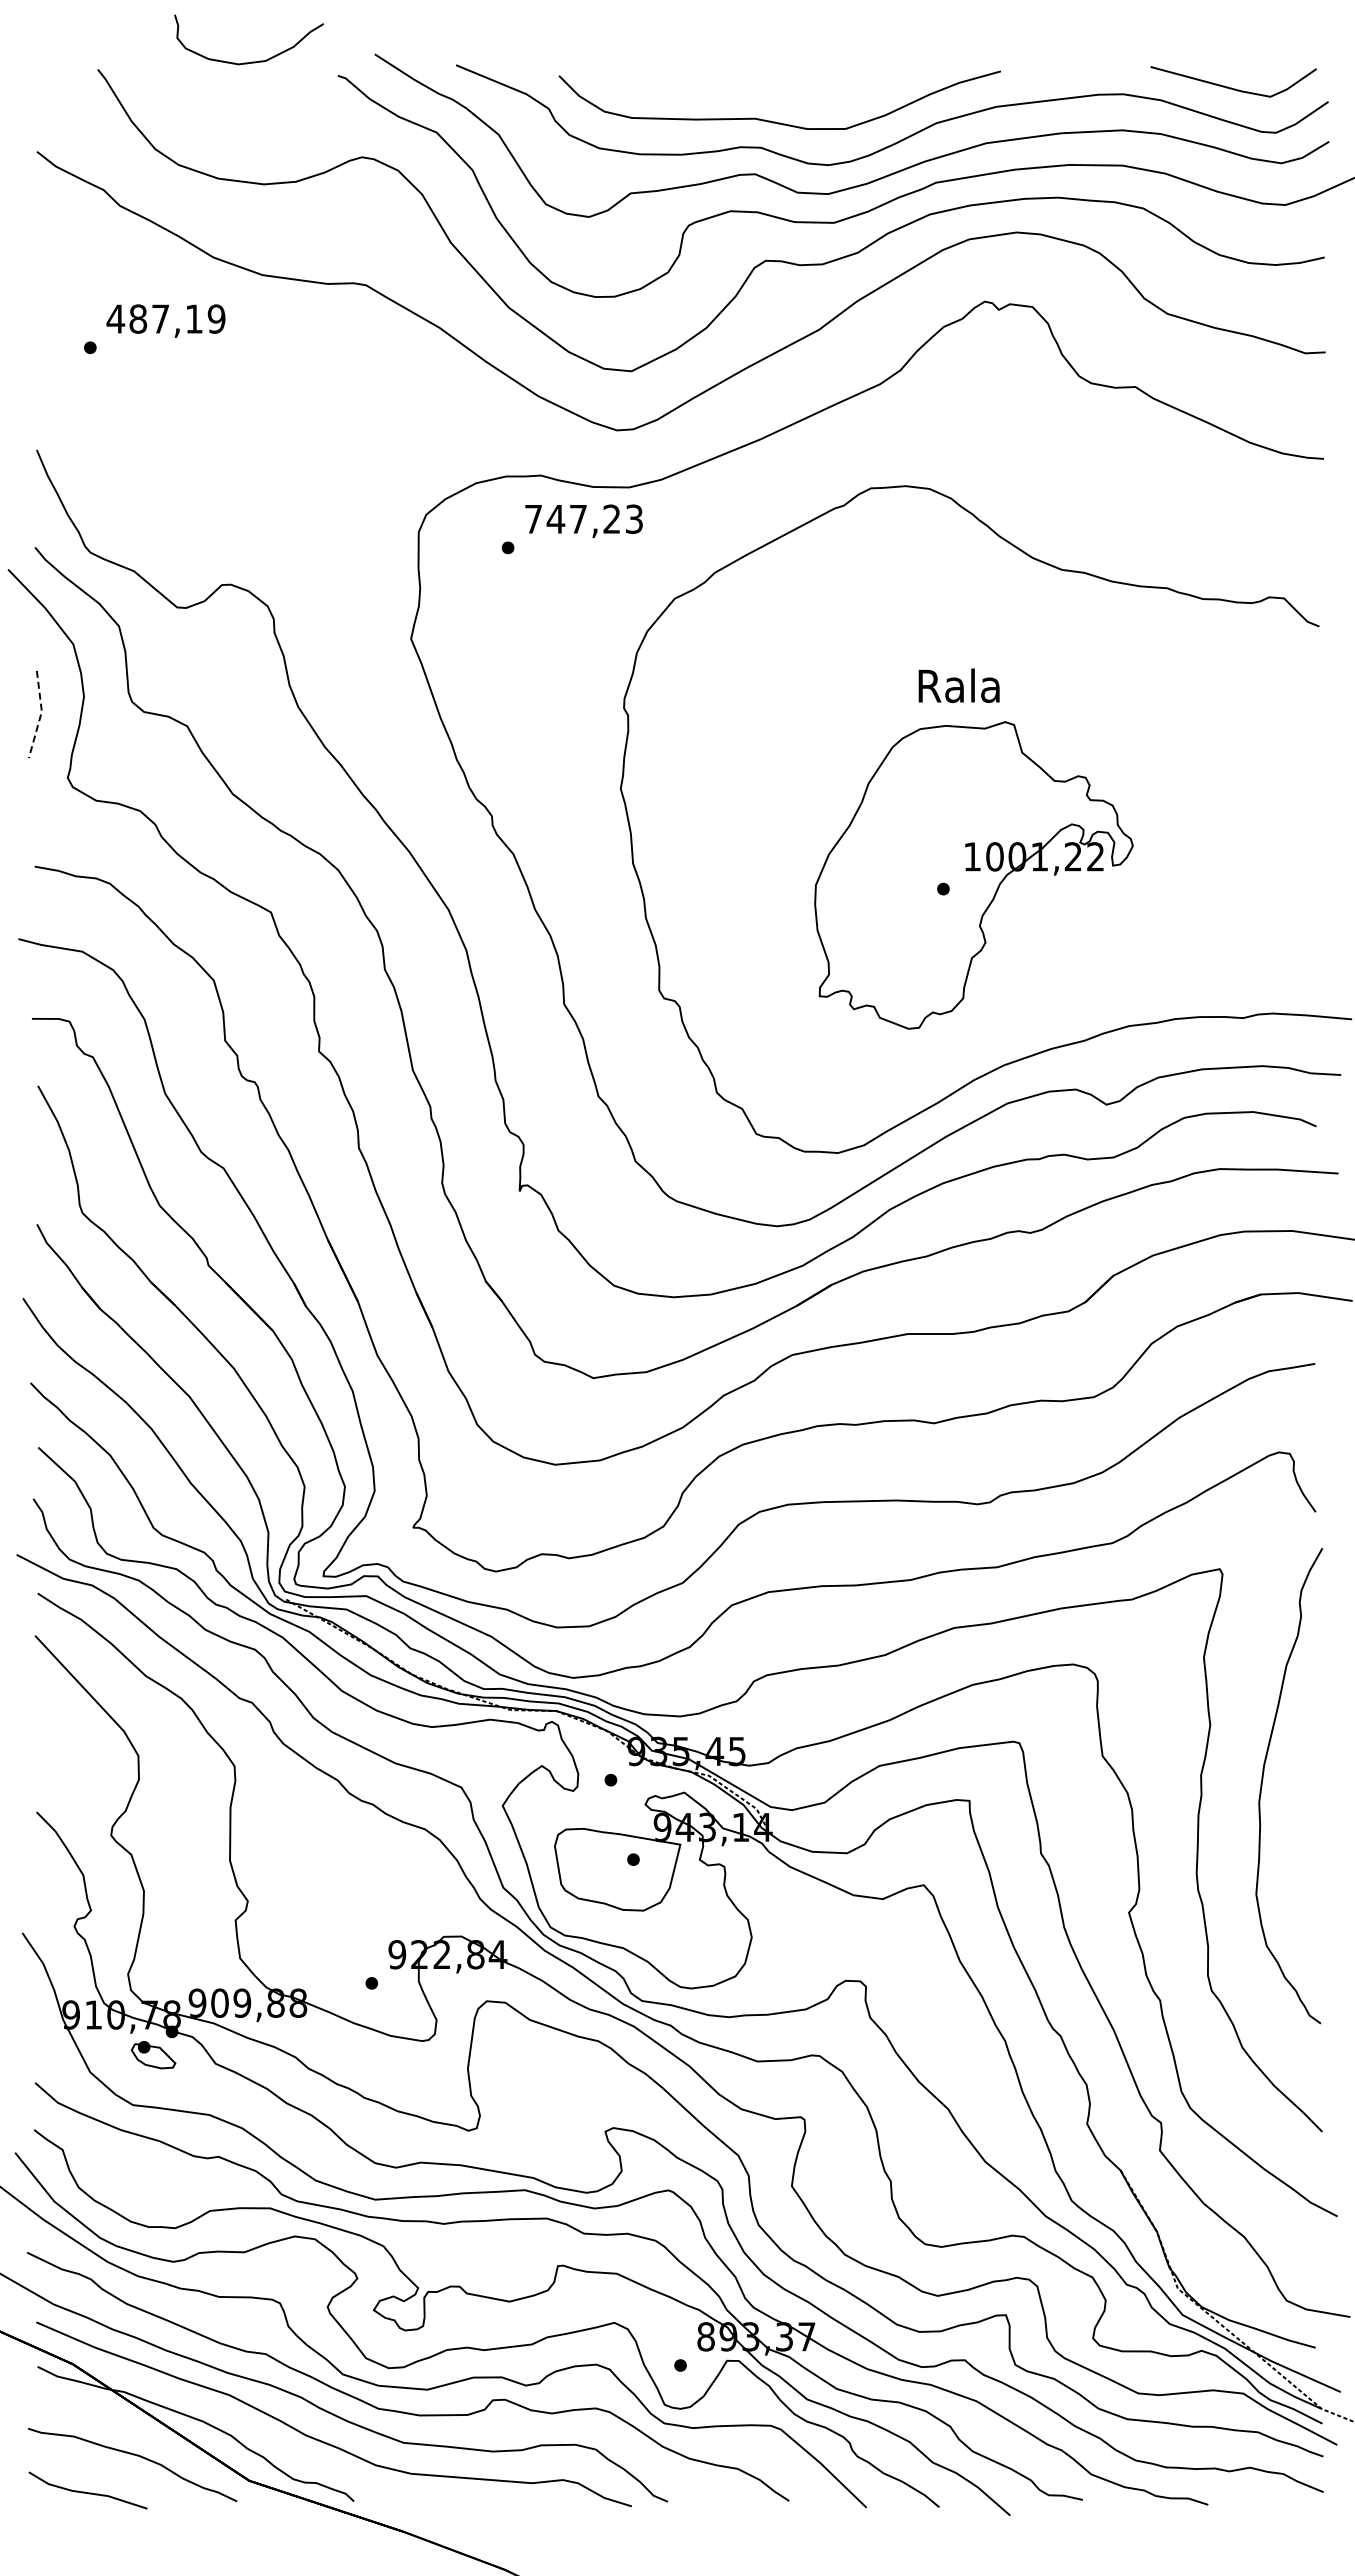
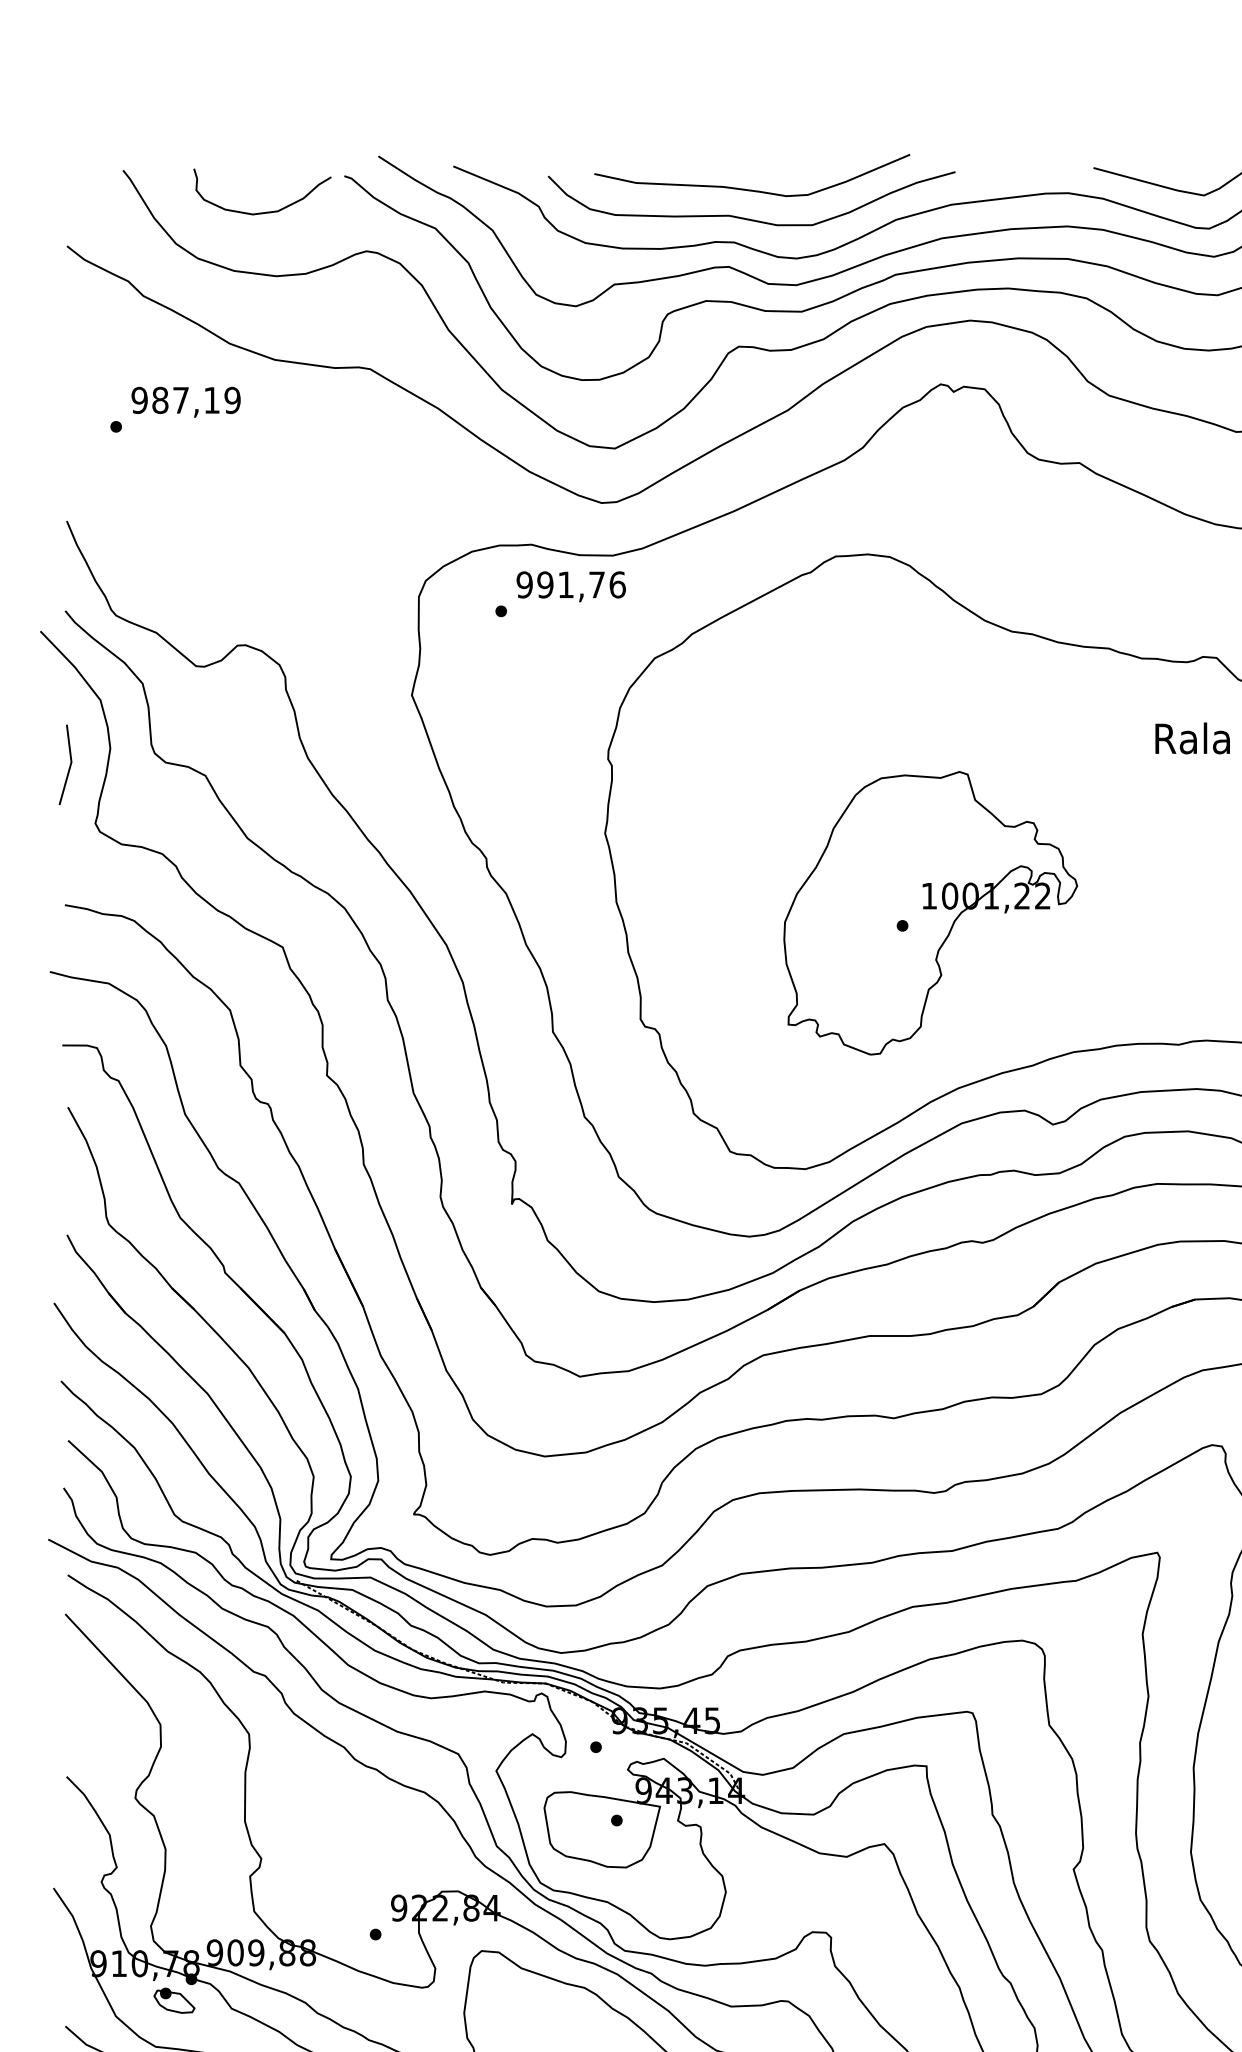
curve: (251, 61) -> (264, 211), moved
curve: (780, 90) -> (752, 189), added
text: (115, 318) -> (139, 399), 487,19 -> 987,19
text: (583, 518) -> (570, 584), 747,23 -> 991,76
text: (958, 685) -> (1192, 738), moved
line: (40, 715) -> (70, 765), dashed -> solid

